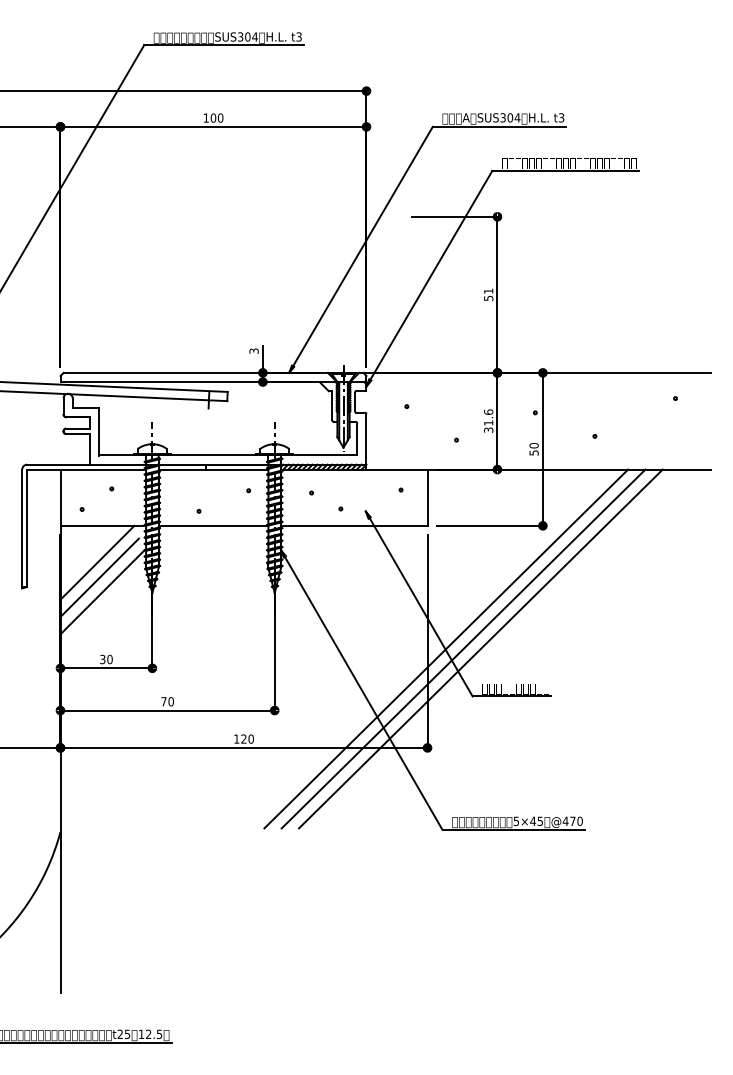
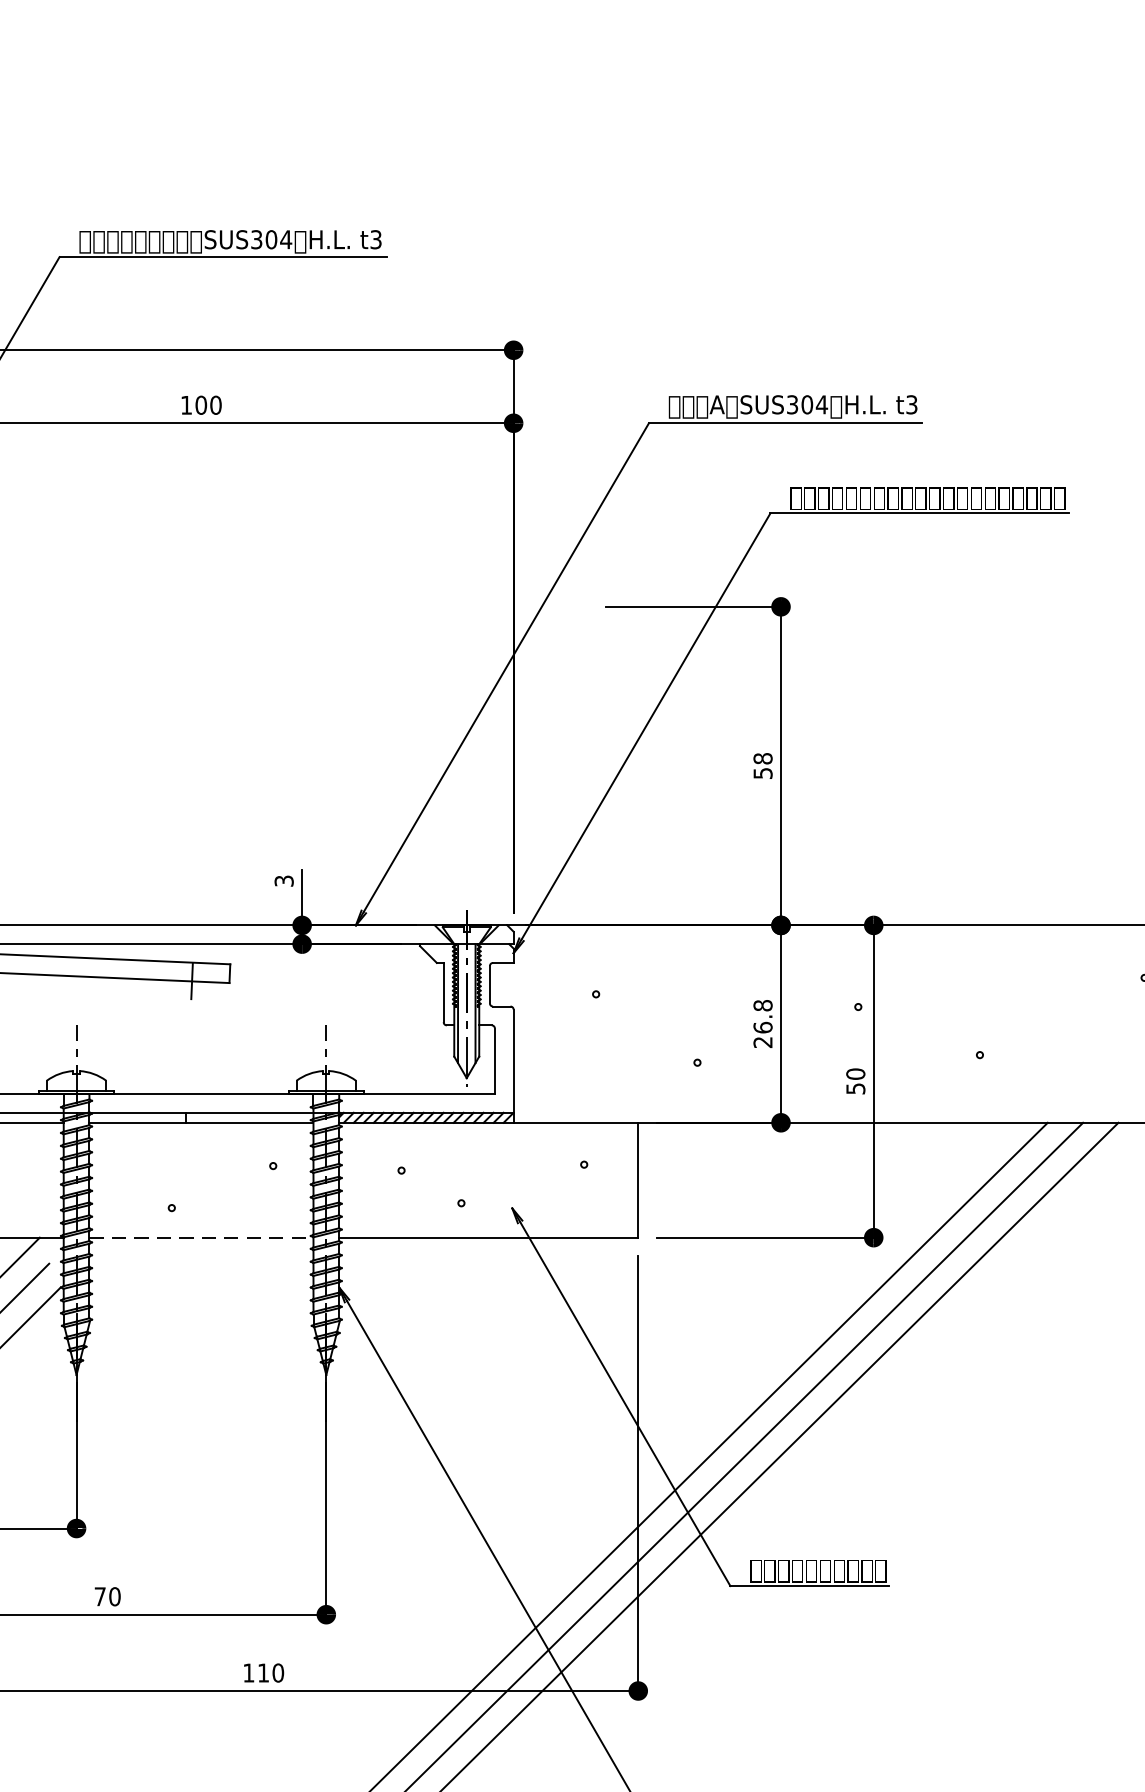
text: (488, 290) -> (762, 757), 51 -> 58
text: (488, 420) -> (762, 1022), 31.6 -> 26.8
line: (213, 525) -> (201, 1236), solid -> dashed
text: (243, 738) -> (262, 1671), 120 -> 110

